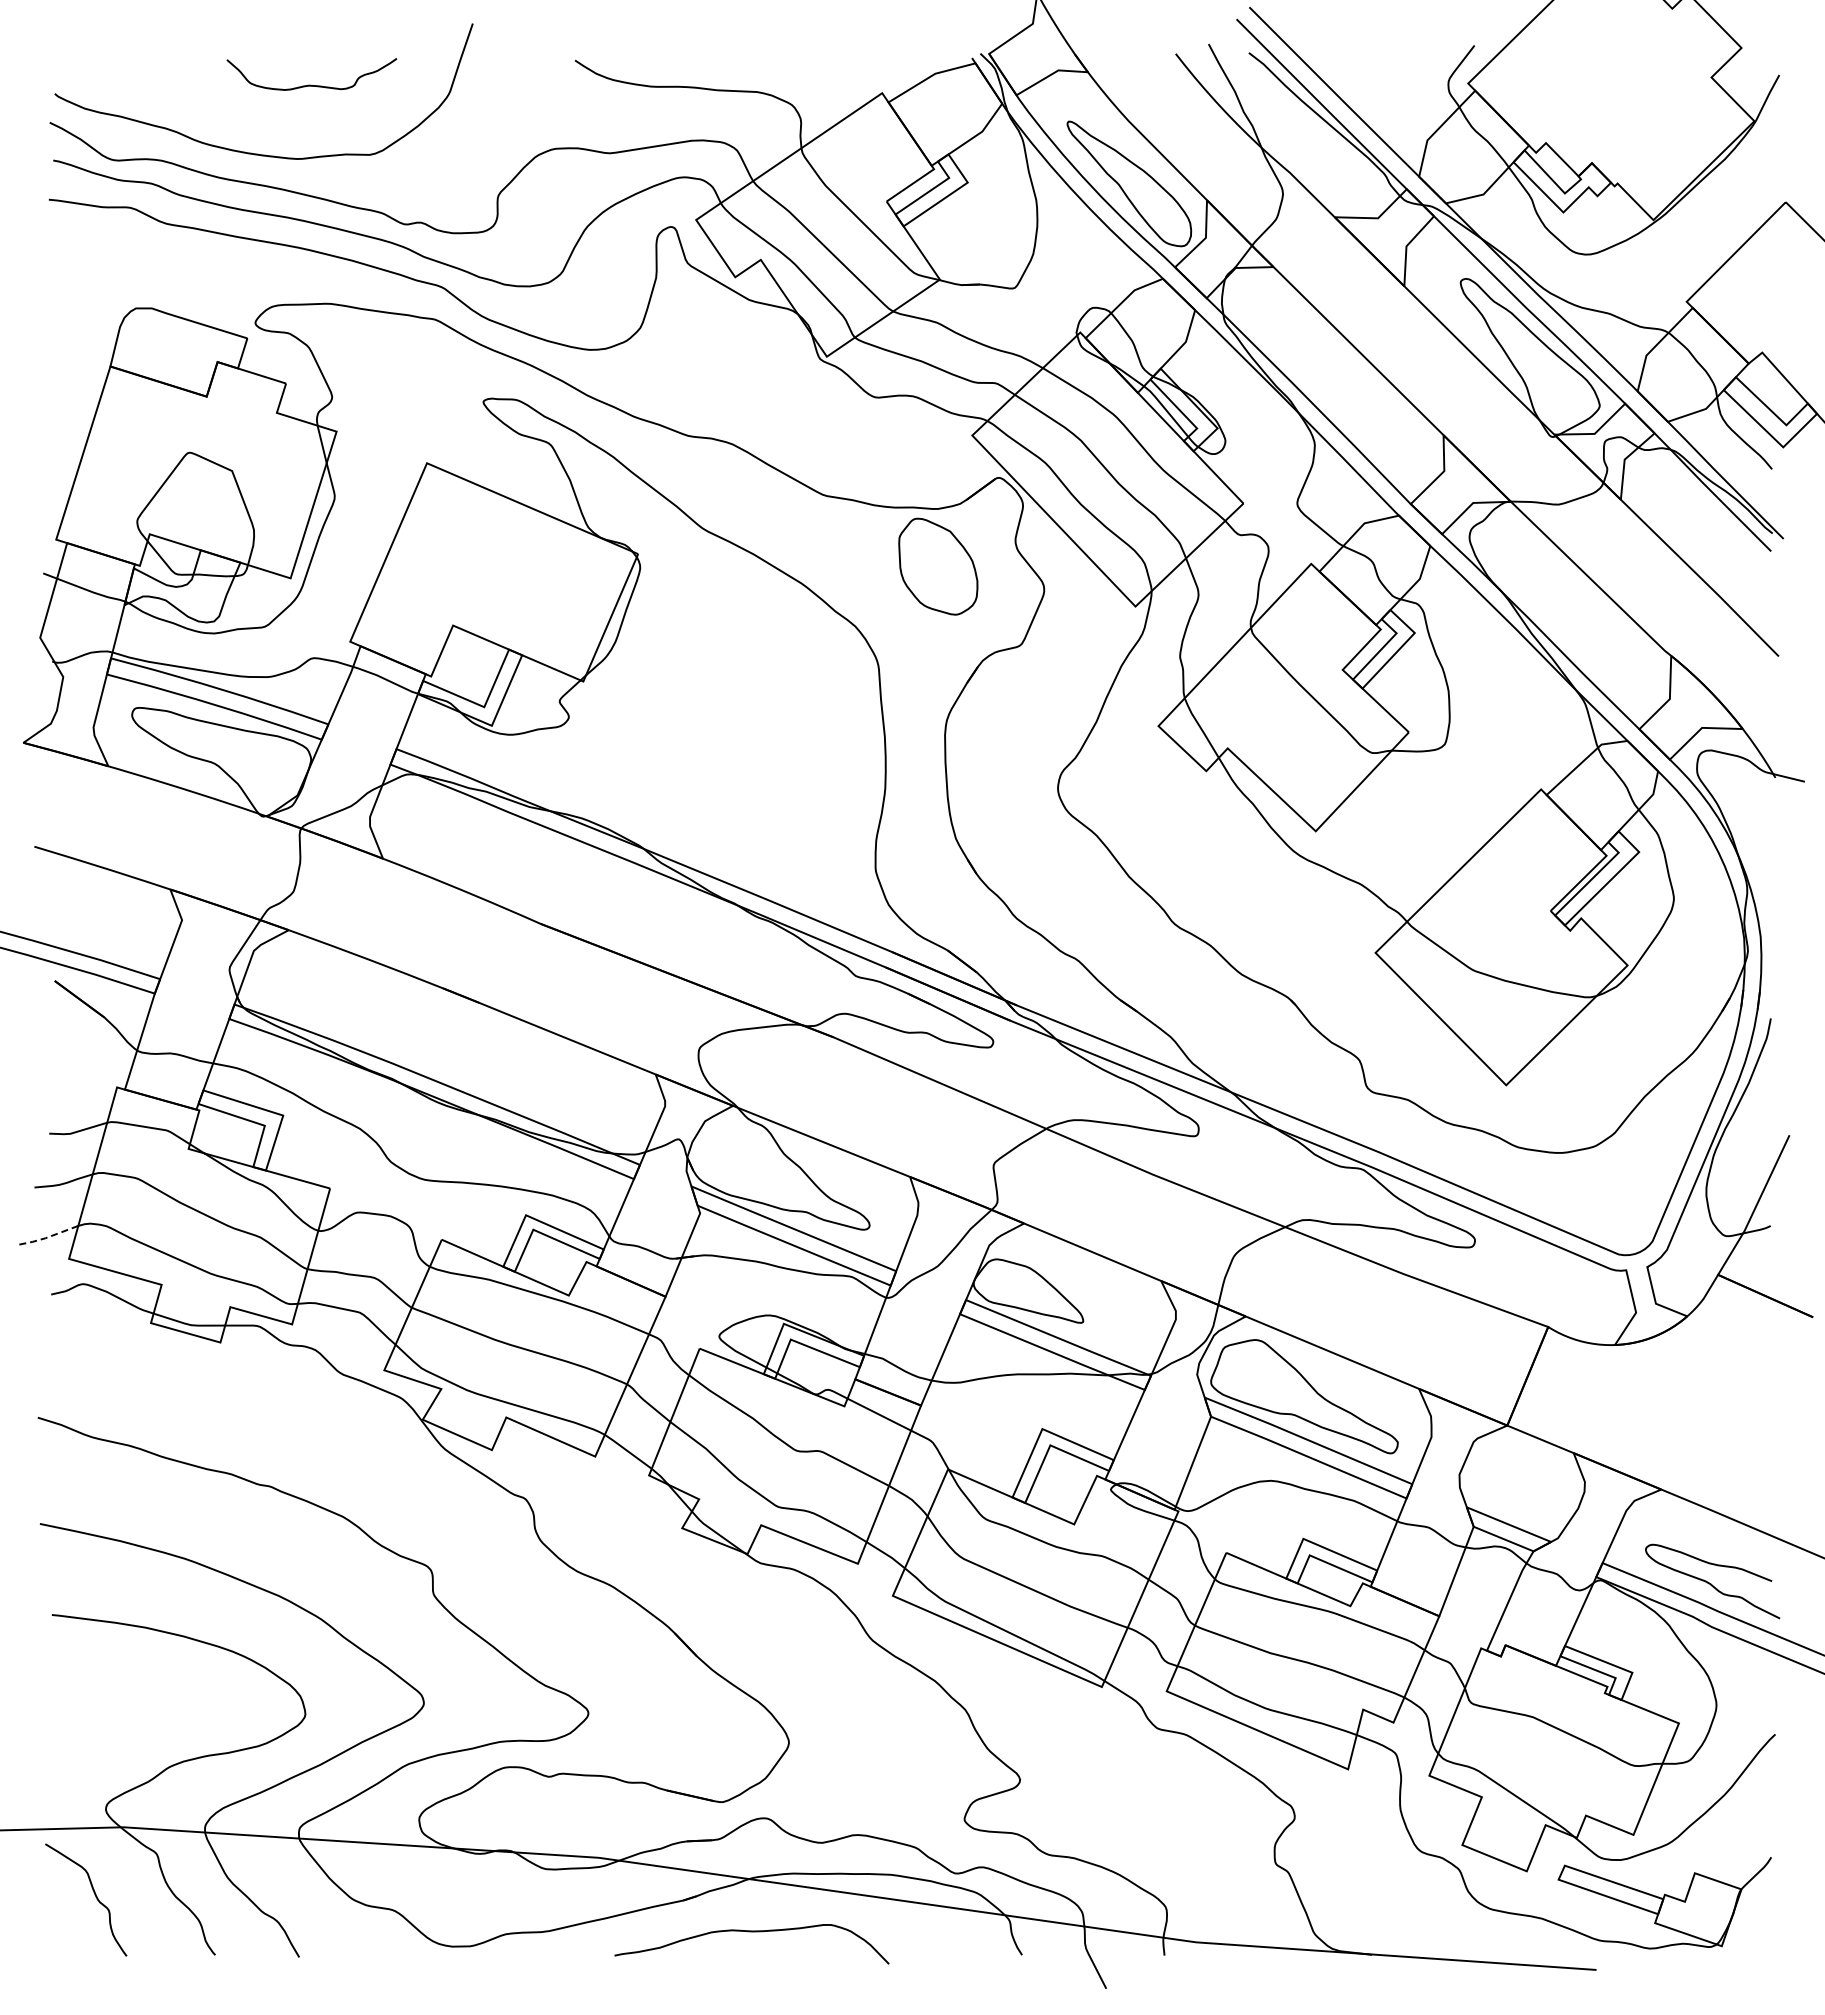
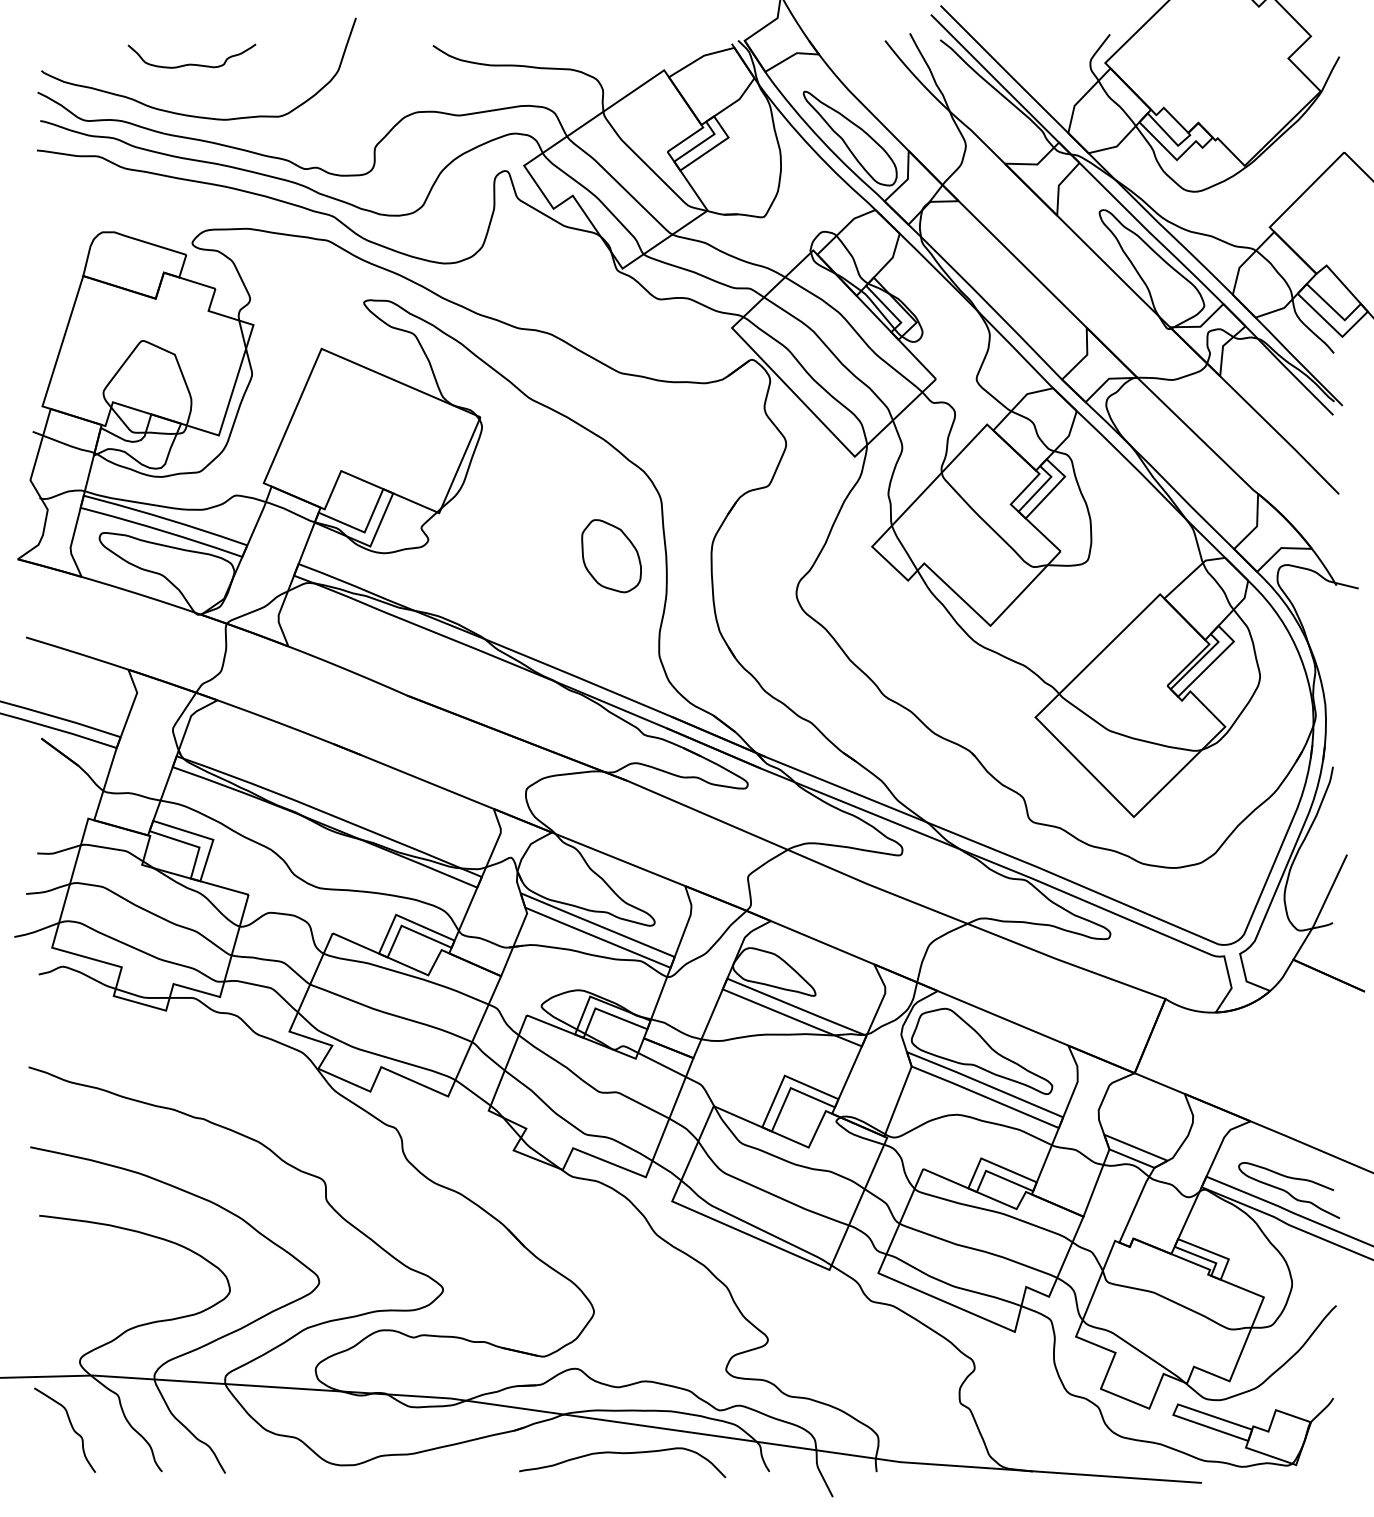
curve: (311, 84) -> (191, 63), moved
part: (938, 566) -> (611, 556), moved
line: (47, 1237) -> (35, 931), dashed -> solid
curve: (751, 1932) -> (622, 1453), moved

